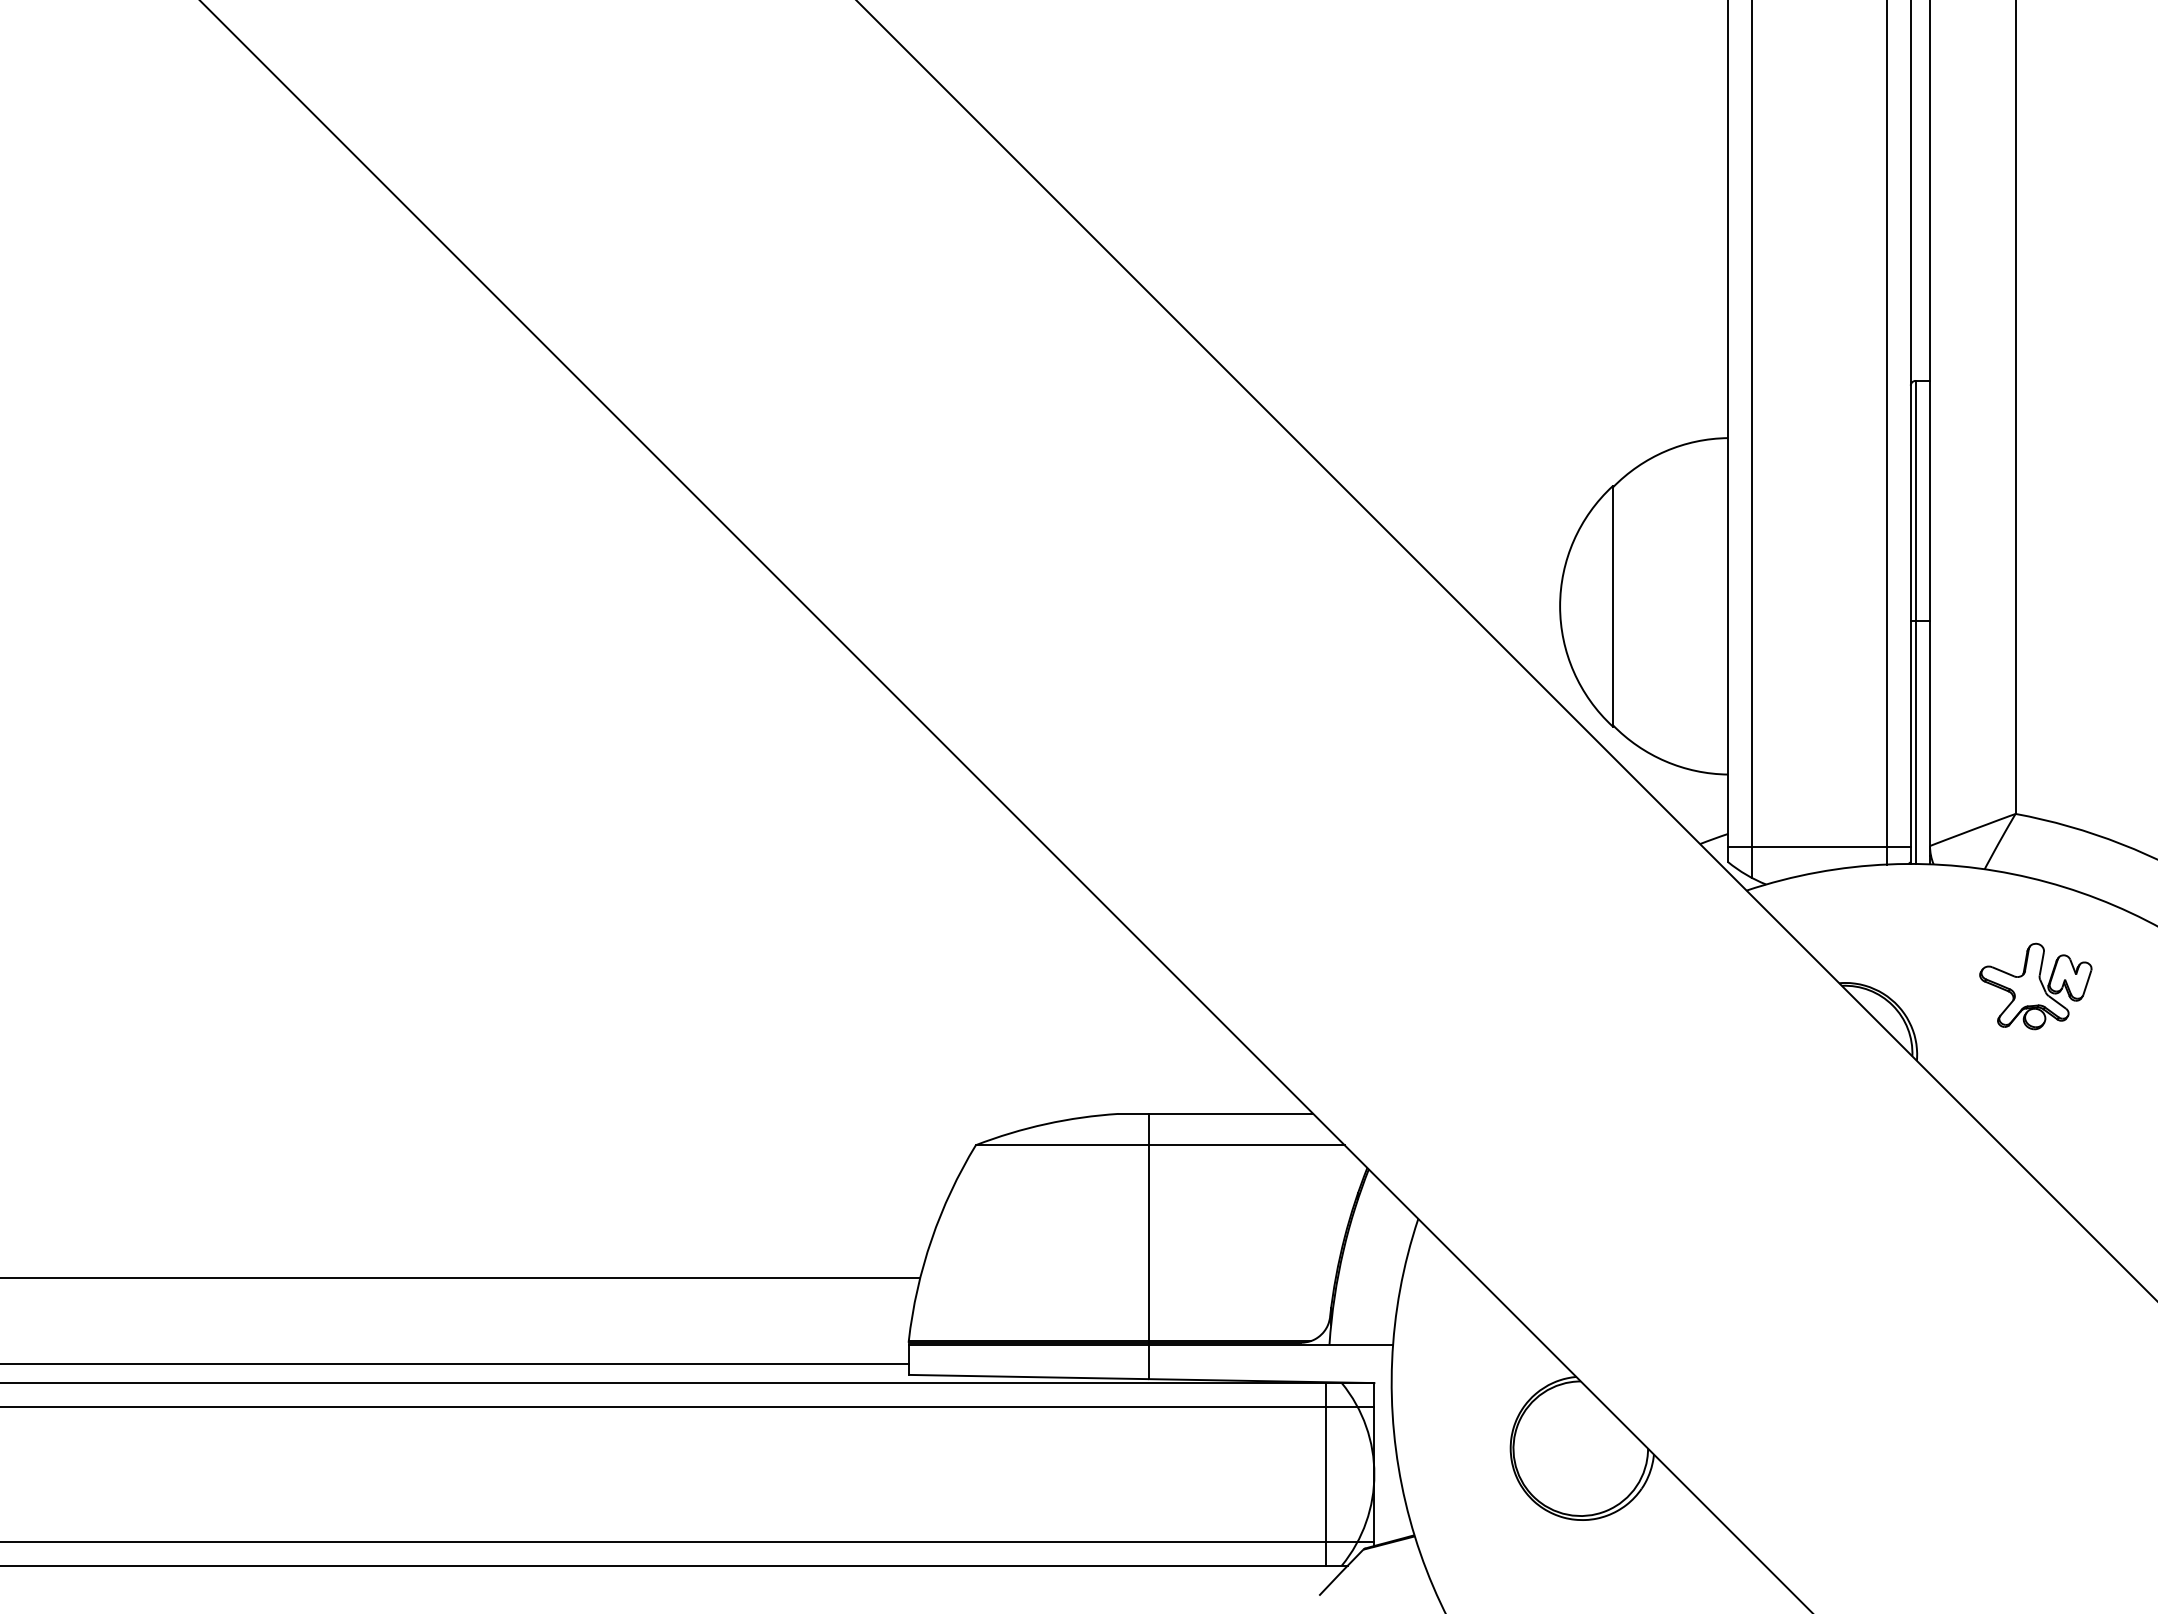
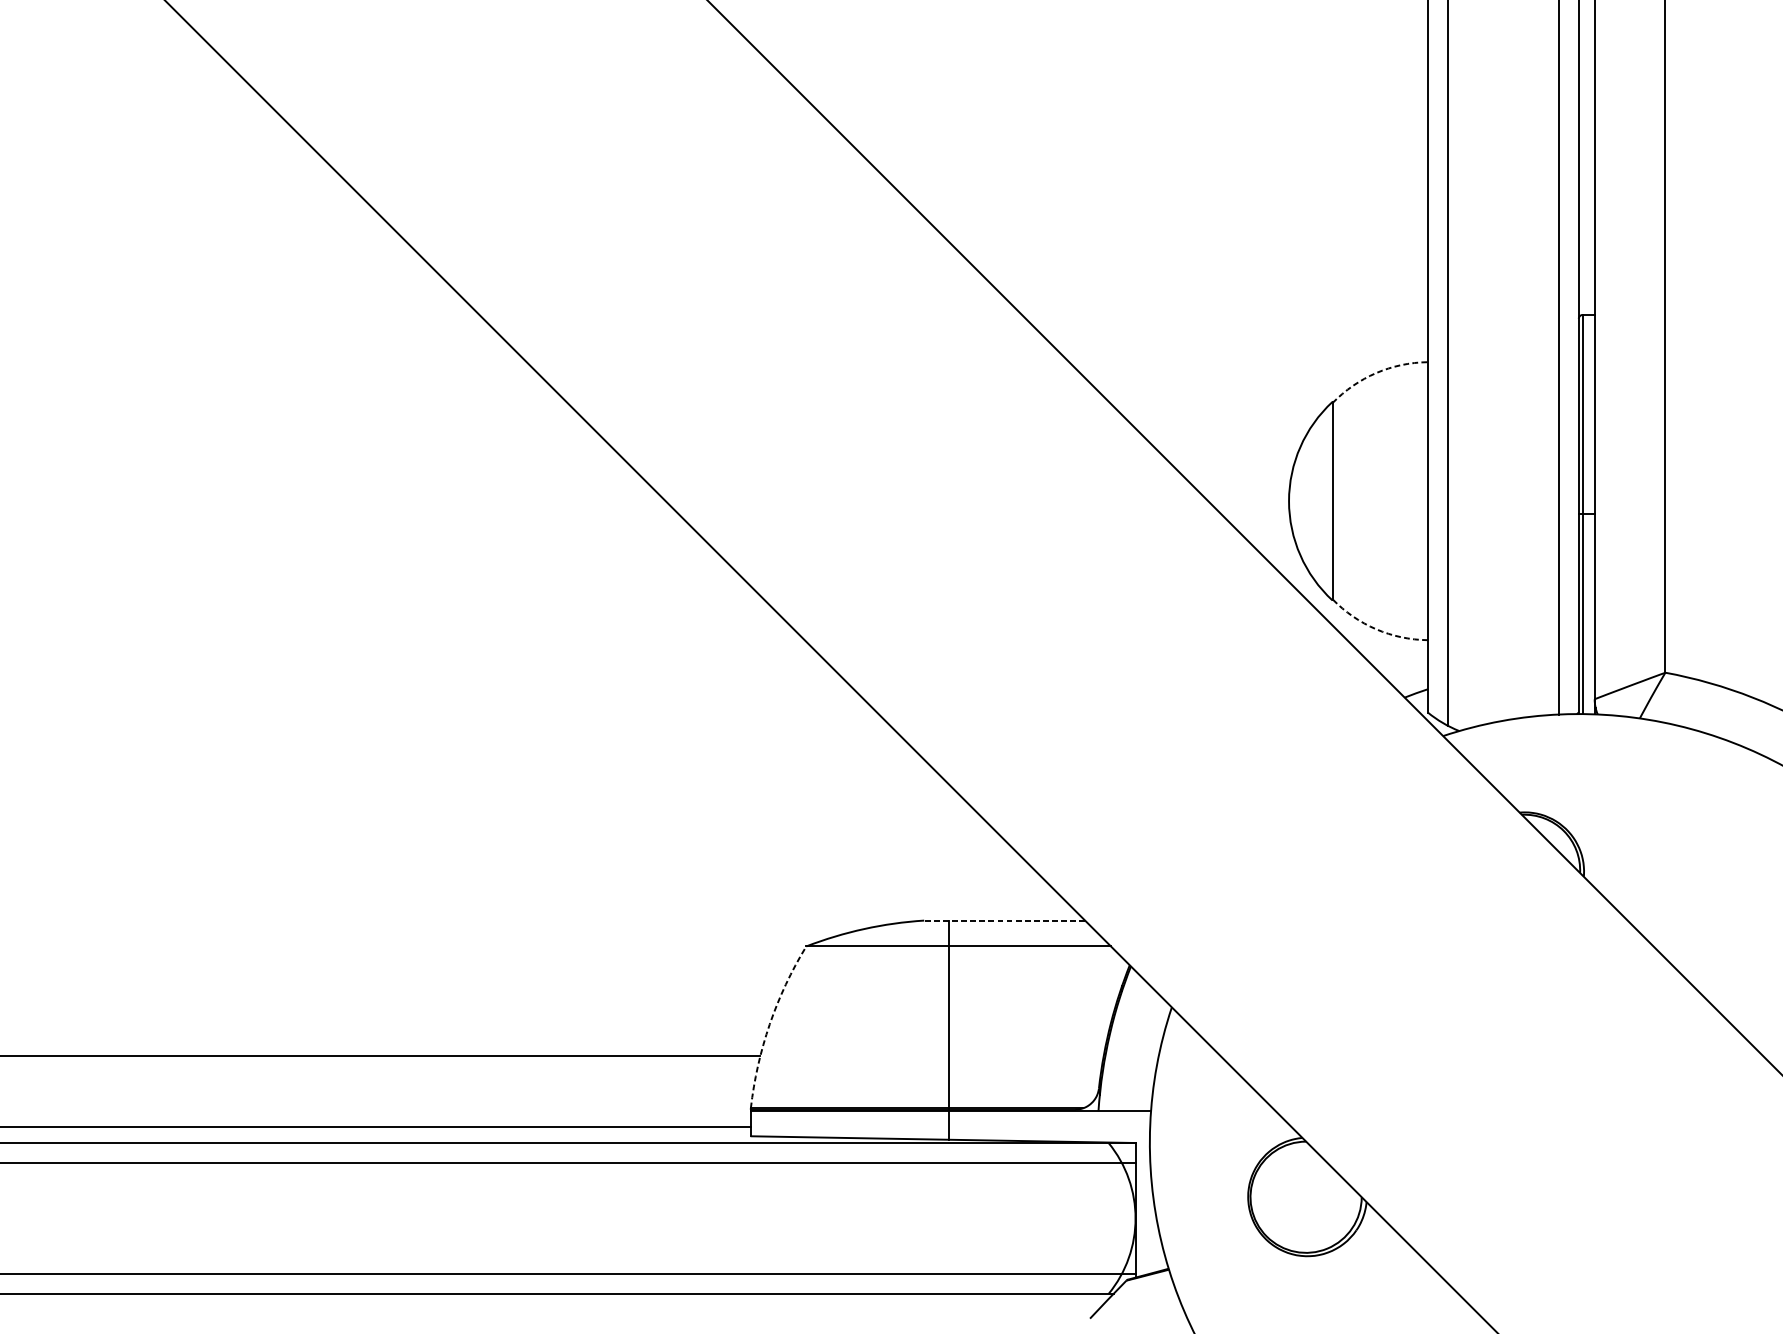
arc: (1665, 451) -> (1376, 373), solid -> dashed
arc: (1665, 761) -> (1376, 629), solid -> dashed
line: (1819, 846) -> (1503, 699), removed
part: (2035, 986) -> (1681, 815), removed
line: (1215, 1113) -> (1004, 920), solid -> dashed
arc: (931, 1239) -> (769, 1024), solid -> dashed
line: (1326, 1474) -> (1096, 1218), removed

